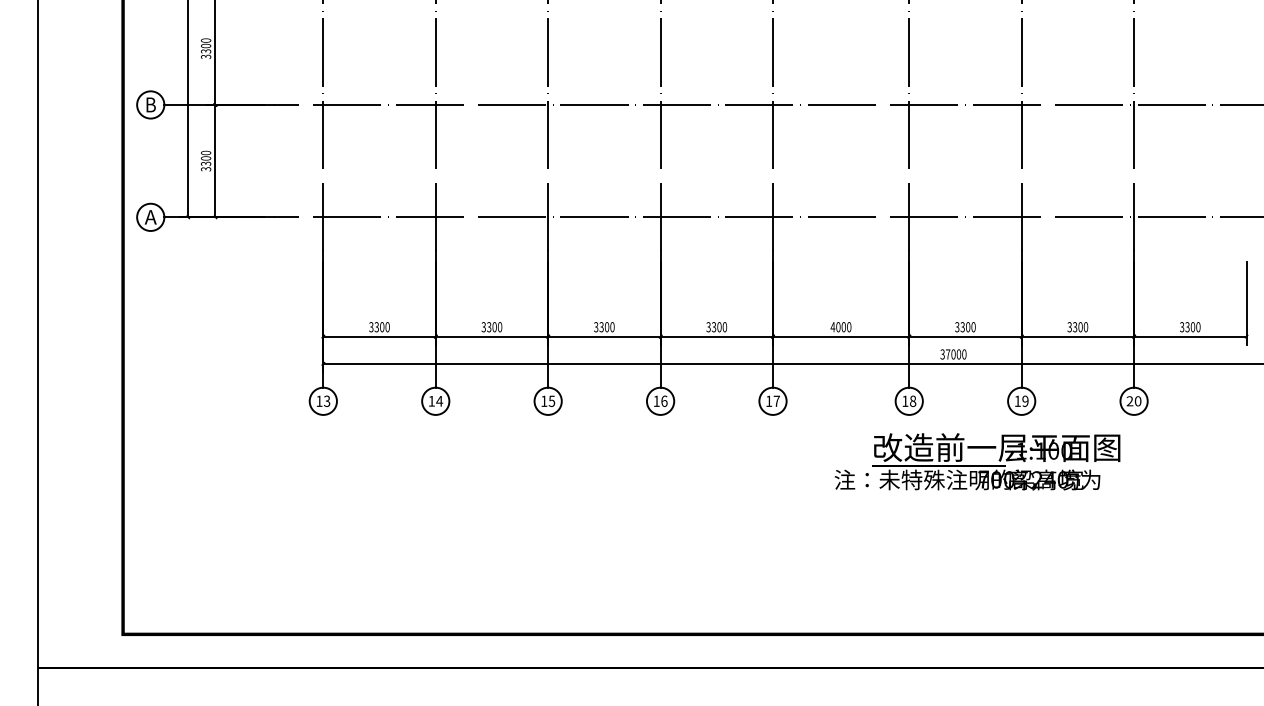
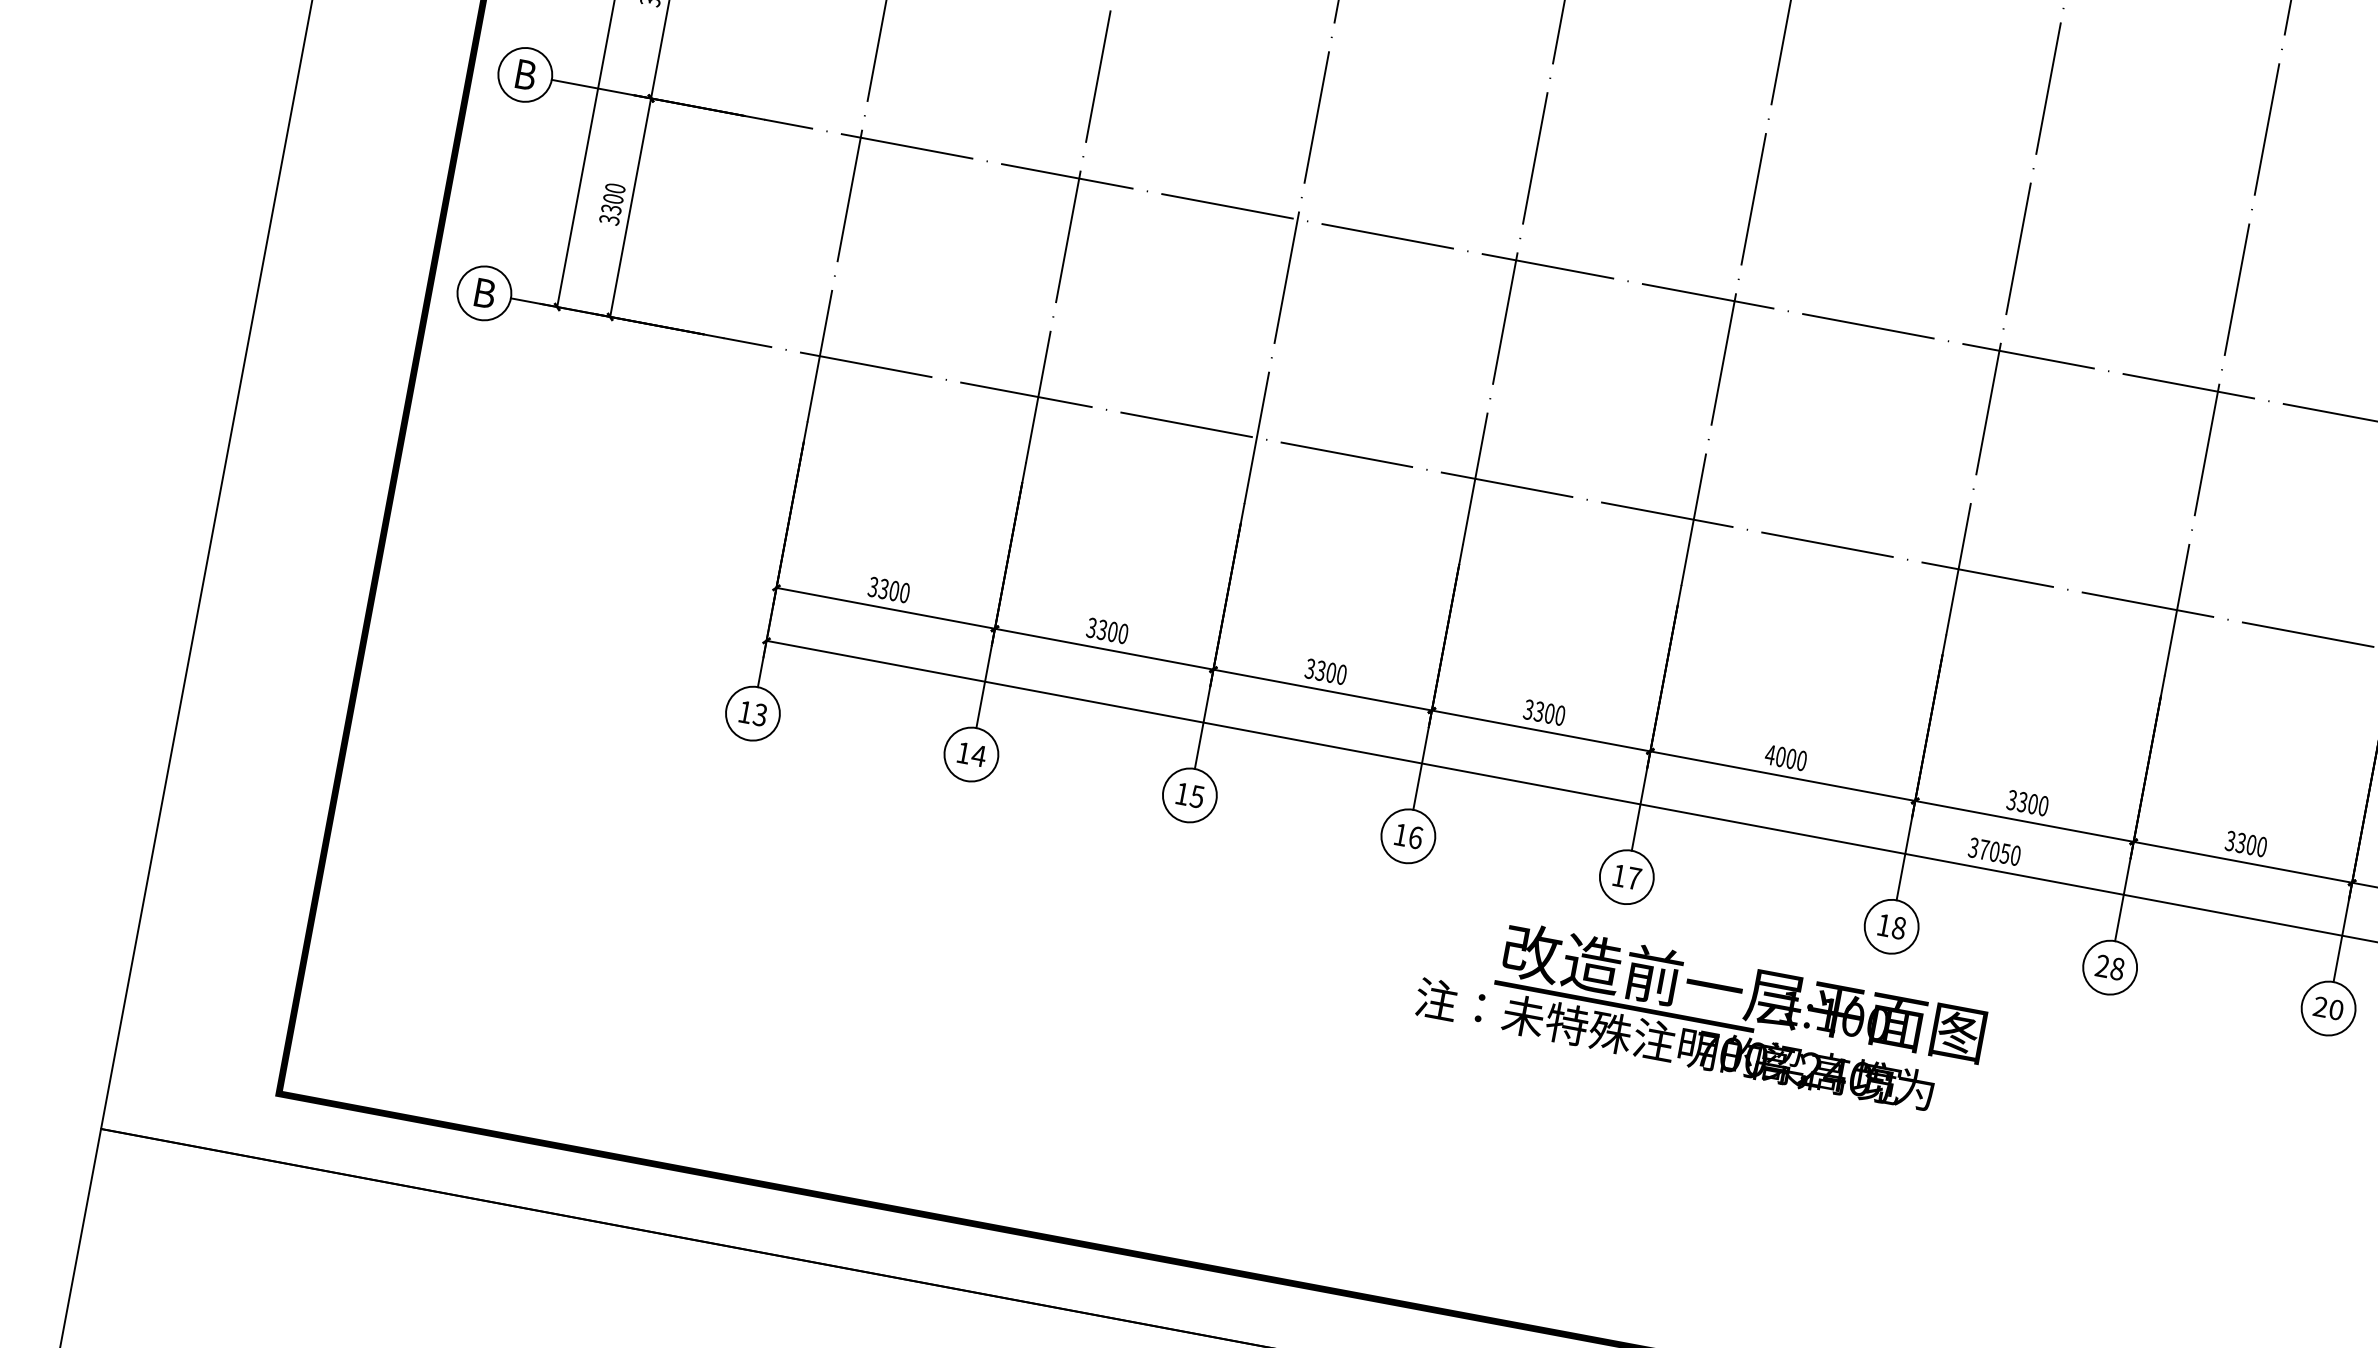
text: (150, 217) -> (483, 293), A -> B
text: (958, 354) -> (2004, 853), 37000 -> 37050
text: (1021, 400) -> (2110, 965), 19 -> 28
text: (977, 461) -> (1701, 1012), moved

